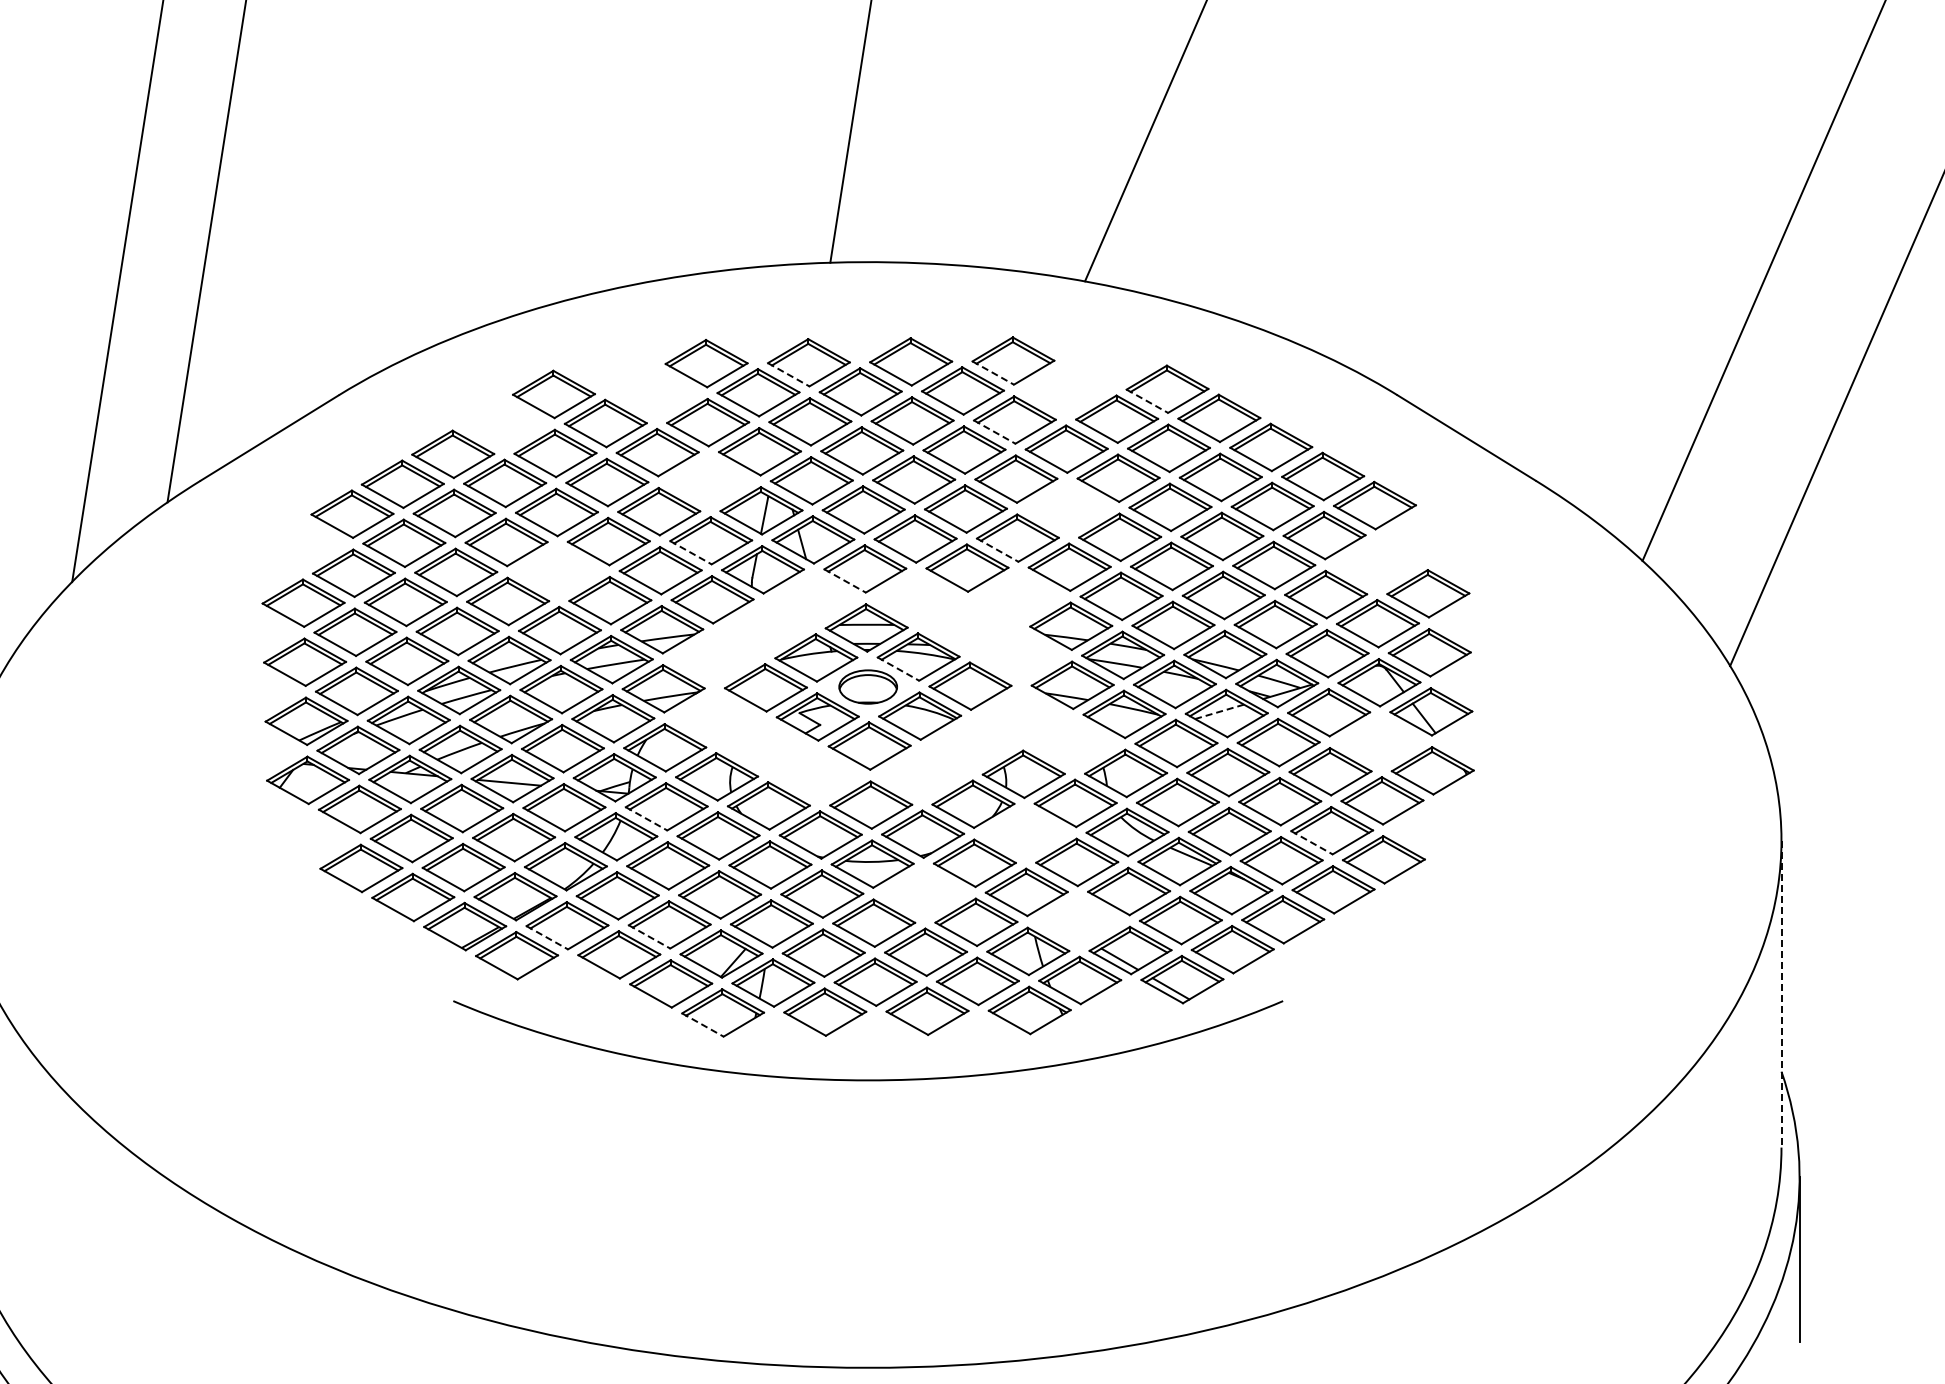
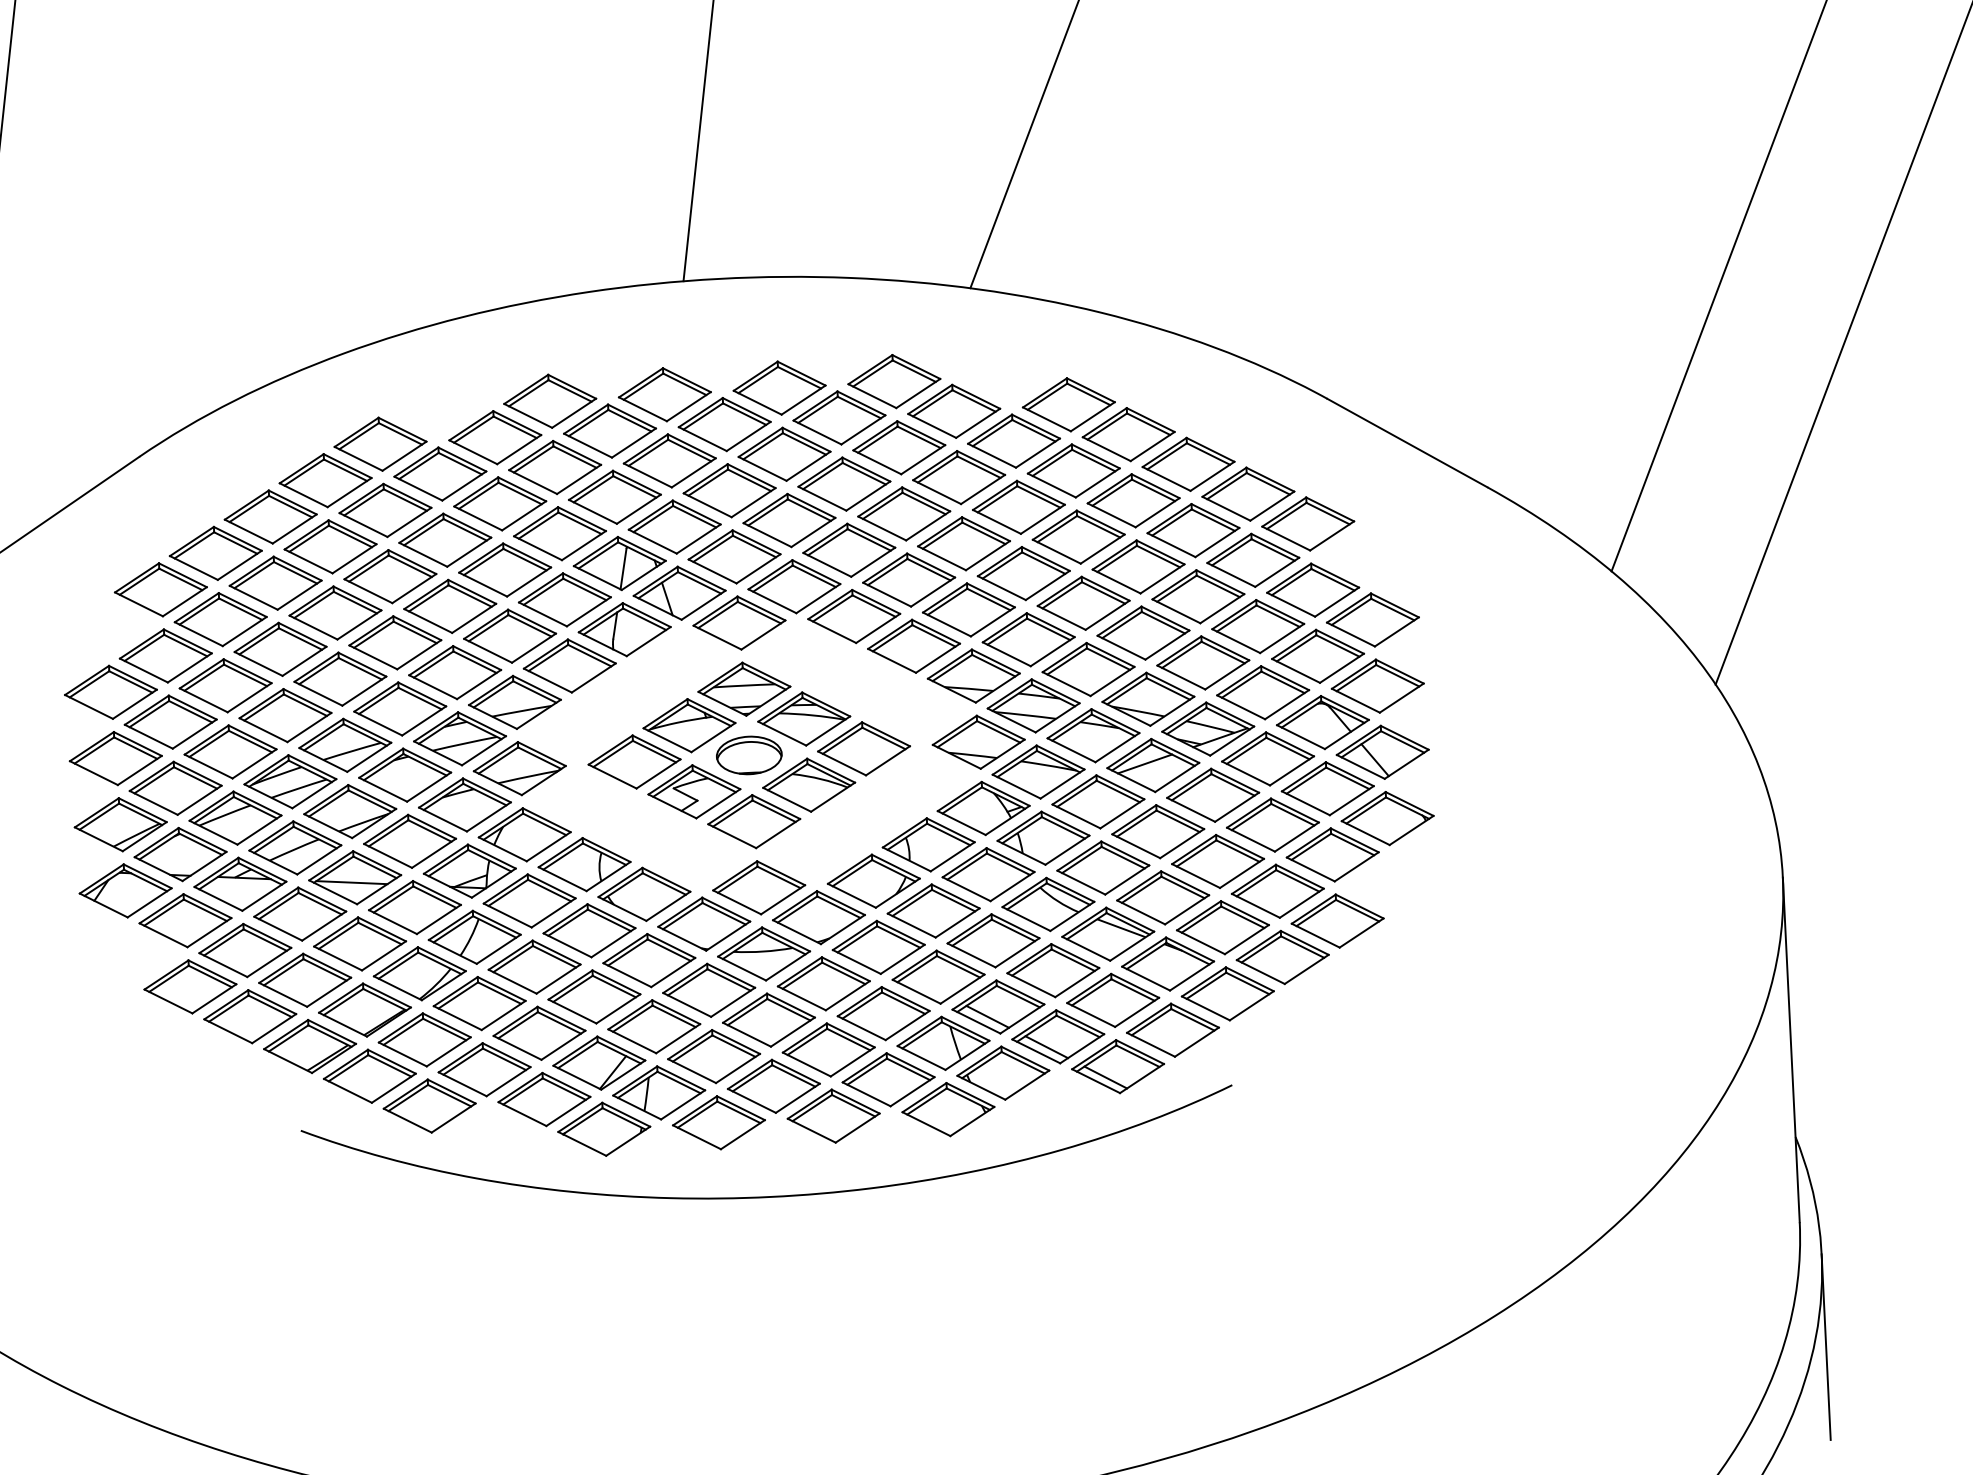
line: (993, 373) -> (872, 396), dashed -> solid
line: (788, 374) -> (642, 409), dashed -> solid
part: (1065, 389) -> (954, 410), added
part: (656, 393) -> (495, 437), added
line: (1147, 401) -> (1047, 419), dashed -> solid
part: (503, 424) -> (325, 480), added
line: (994, 432) -> (877, 462), dashed -> solid
part: (709, 481) -> (559, 533), added
part: (1068, 507) -> (964, 542), added
line: (997, 550) -> (886, 595), dashed -> solid
line: (690, 552) -> (542, 614), dashed -> solid
part: (1376, 564) -> (1313, 589), added
part: (558, 571) -> (395, 642), added
line: (845, 580) -> (717, 637), dashed -> solid
part: (1019, 596) -> (914, 645), added
line: (898, 669) -> (782, 734), dashed -> solid
line: (1219, 711) -> (1144, 763), dashed -> solid
part: (1380, 741) -> (1327, 788), added
part: (1074, 744) -> (984, 808), added
line: (646, 818) -> (507, 915), dashed -> solid
part: (1025, 832) -> (933, 910), added
line: (1311, 842) -> (1255, 905), dashed -> solid
part: (924, 892) -> (823, 982), added
part: (1078, 921) -> (998, 1007), added
line: (649, 936) -> (517, 1047), dashed -> solid
line: (547, 937) -> (403, 1054), dashed -> solid
part: (568, 984) -> (429, 1105), added
line: (1781, 994) -> (1791, 1050), dashed -> solid
line: (702, 1025) -> (581, 1144), dashed -> solid

